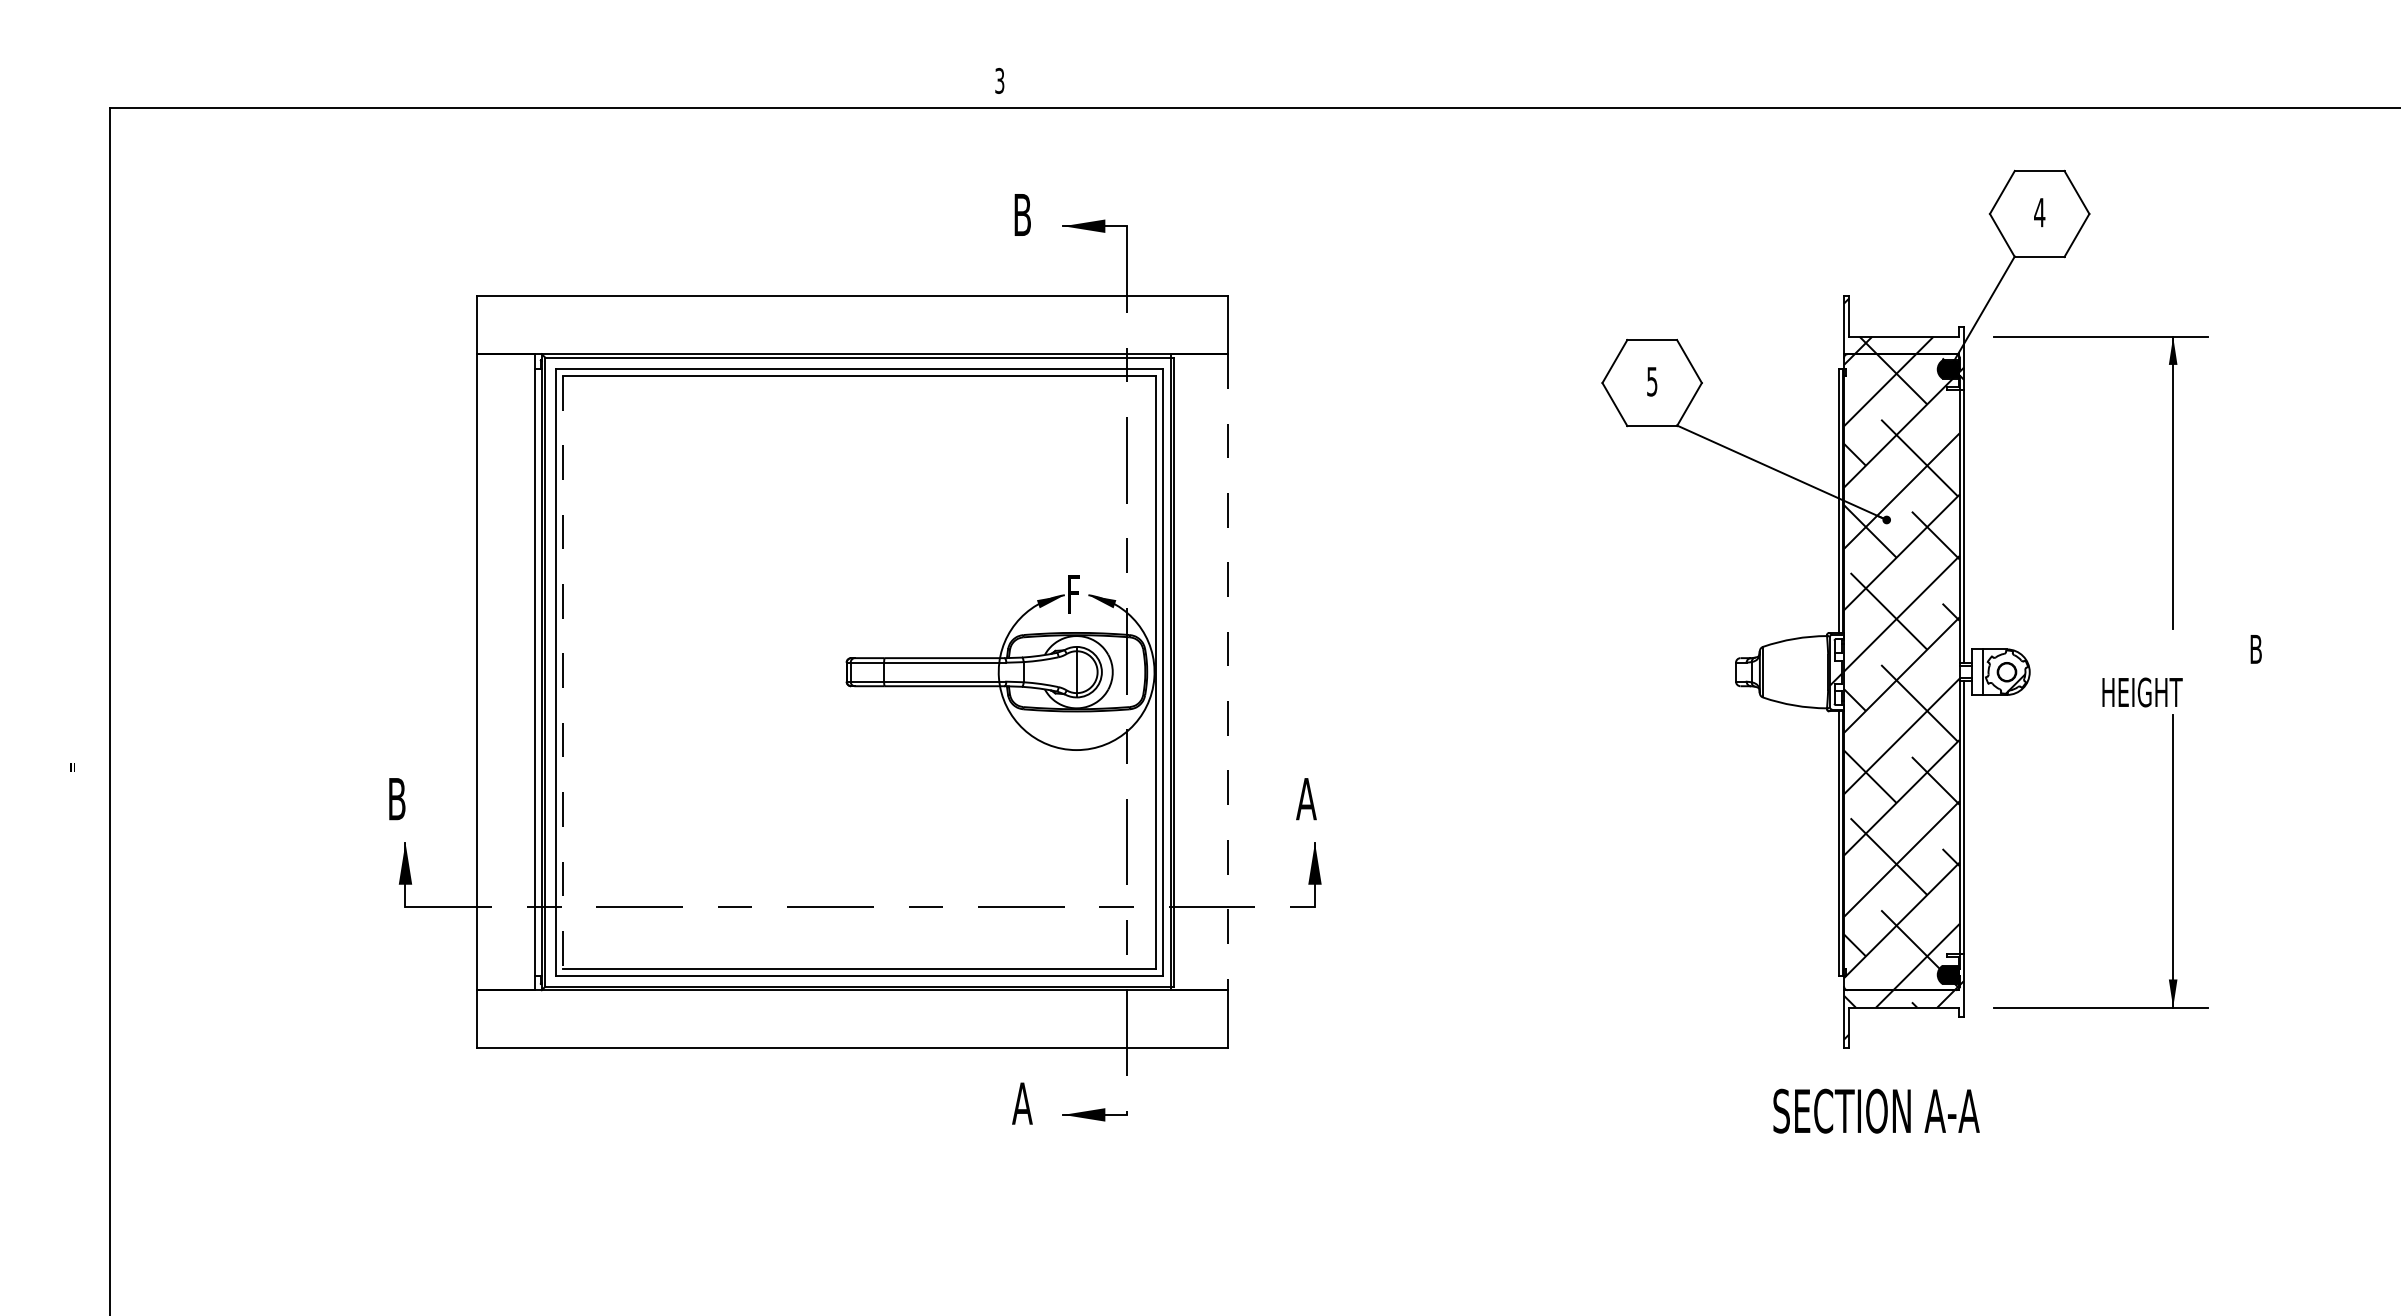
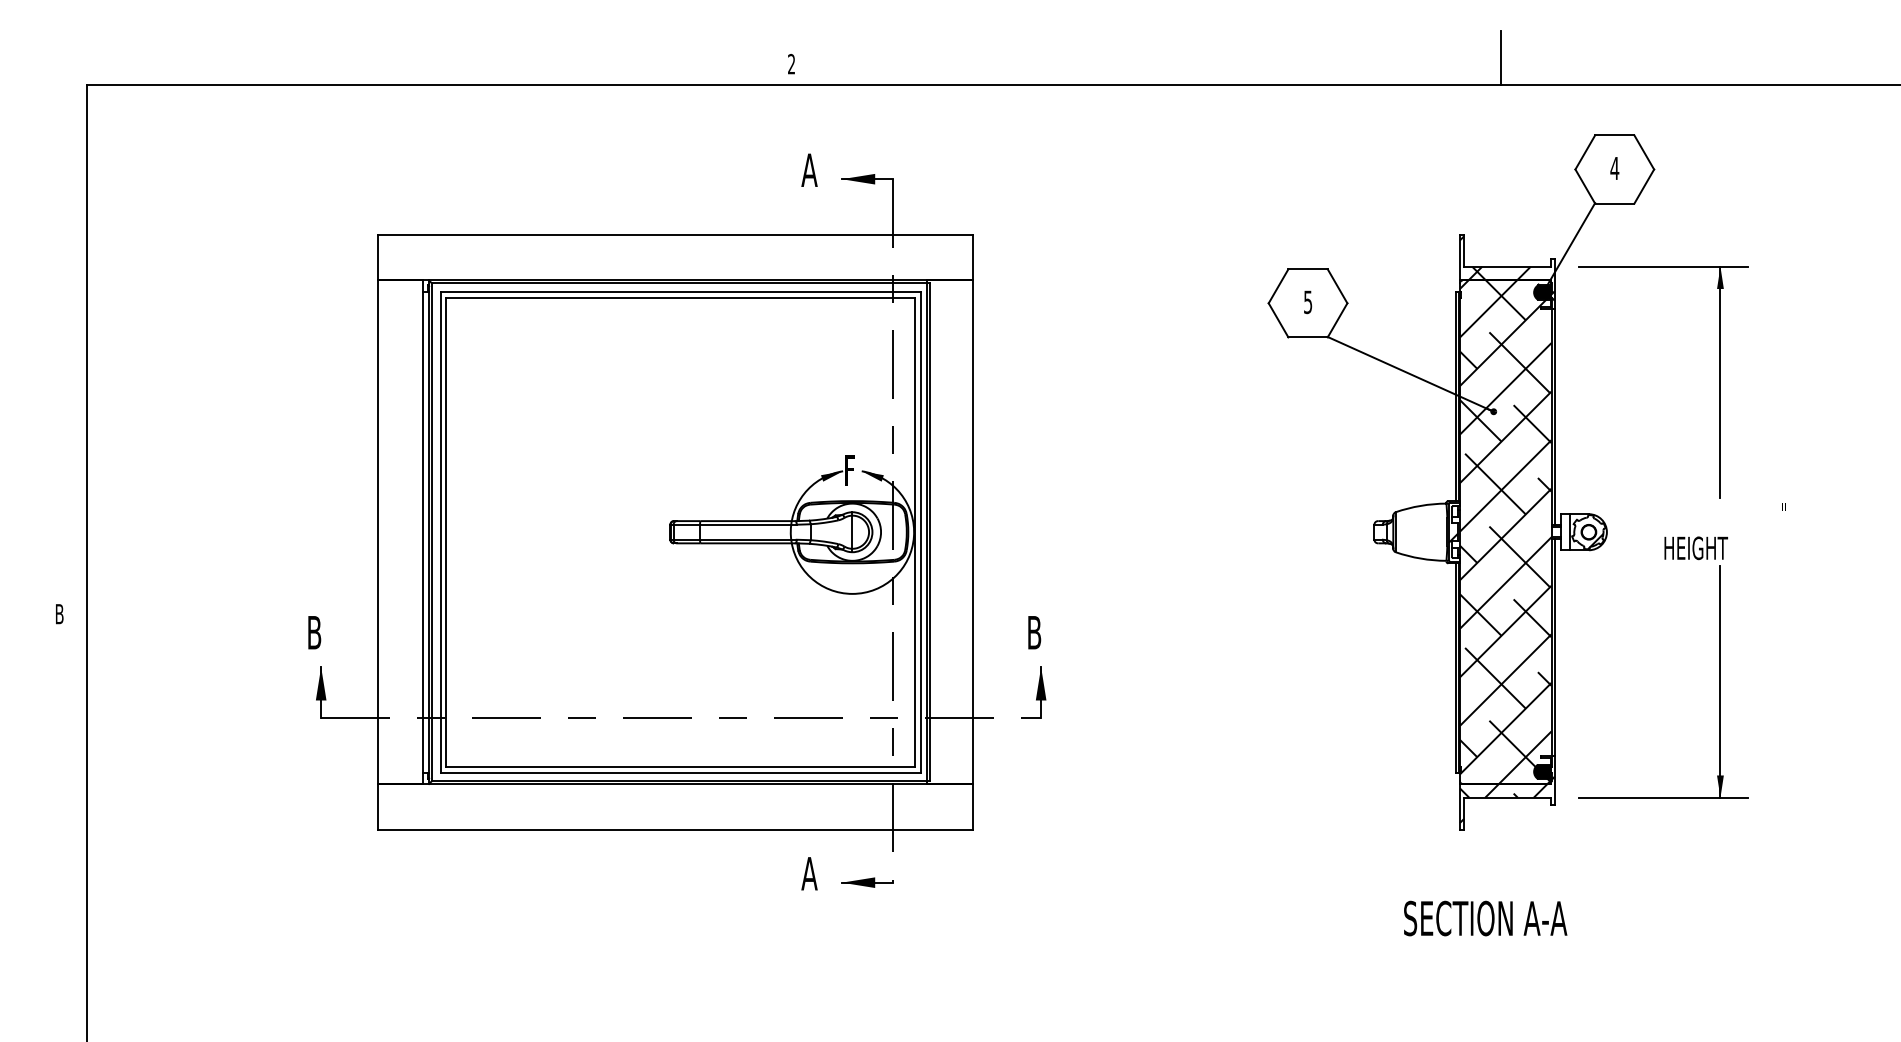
line: (1896, 73) -> (1501, 58), added
text: (999, 80) -> (791, 63), 3 -> 2
text: (1022, 214) -> (809, 169), B -> A
text: (2255, 649) -> (1785, 514), B -> "
line: (563, 672) -> (446, 532), dashed -> solid
line: (1228, 672) -> (972, 532), dashed -> solid
text: (75, 775) -> (59, 614), " -> B
text: (1306, 799) -> (1034, 633), A -> B
text: (1876, 1110) -> (1485, 917), moved

